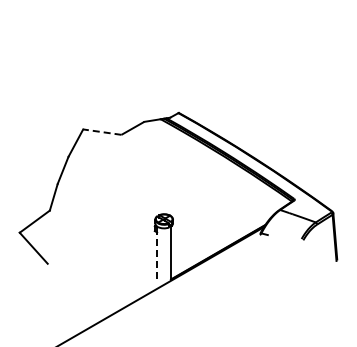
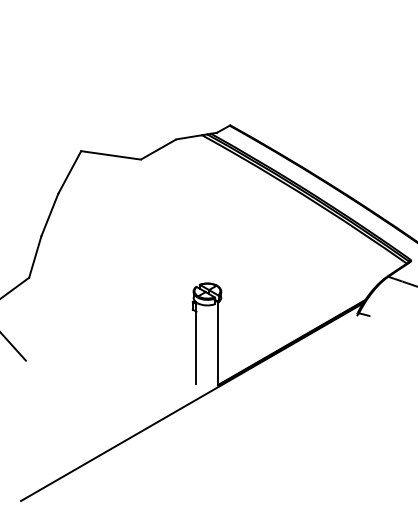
line: (101, 132) -> (109, 155), dashed -> solid
line: (157, 252) -> (197, 343), dashed -> solid

